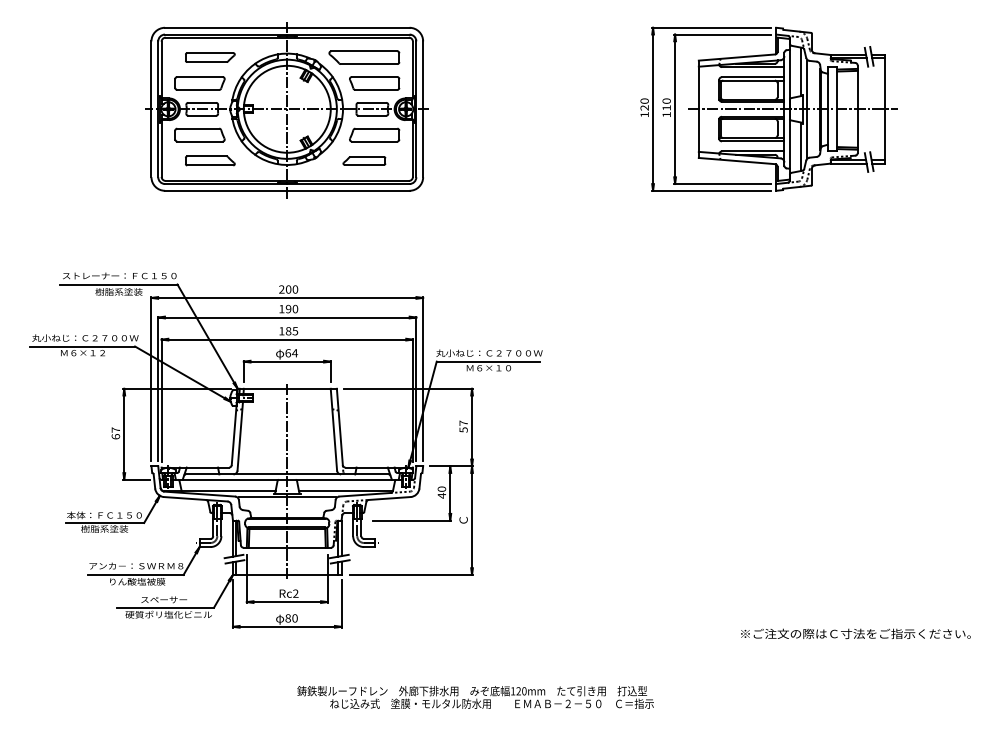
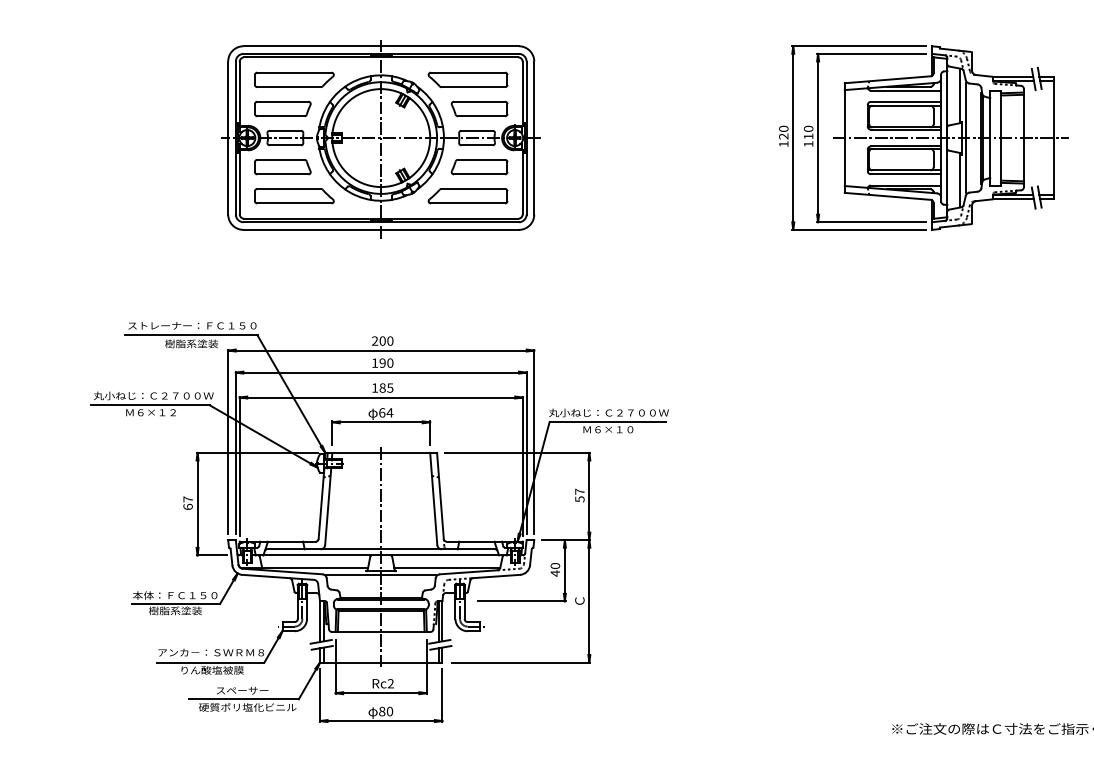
part: (210, 57) -> (294, 79), size x1.43
part: (210, 160) -> (294, 195), size x1.43
part: (364, 160) -> (468, 195), size x1.67

